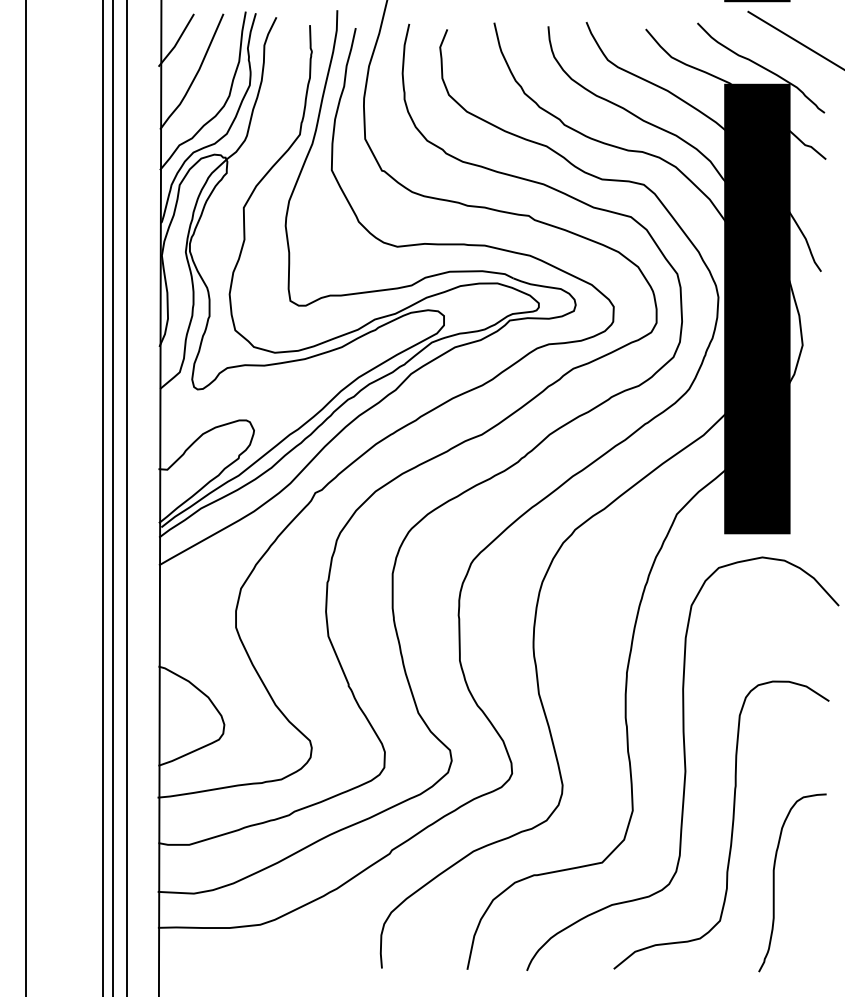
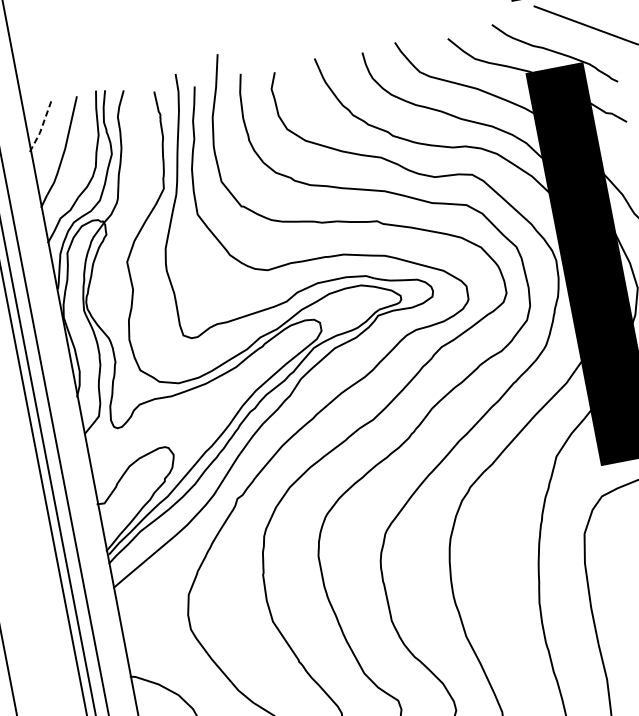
line: (177, 41) -> (41, 128), solid -> dashed

